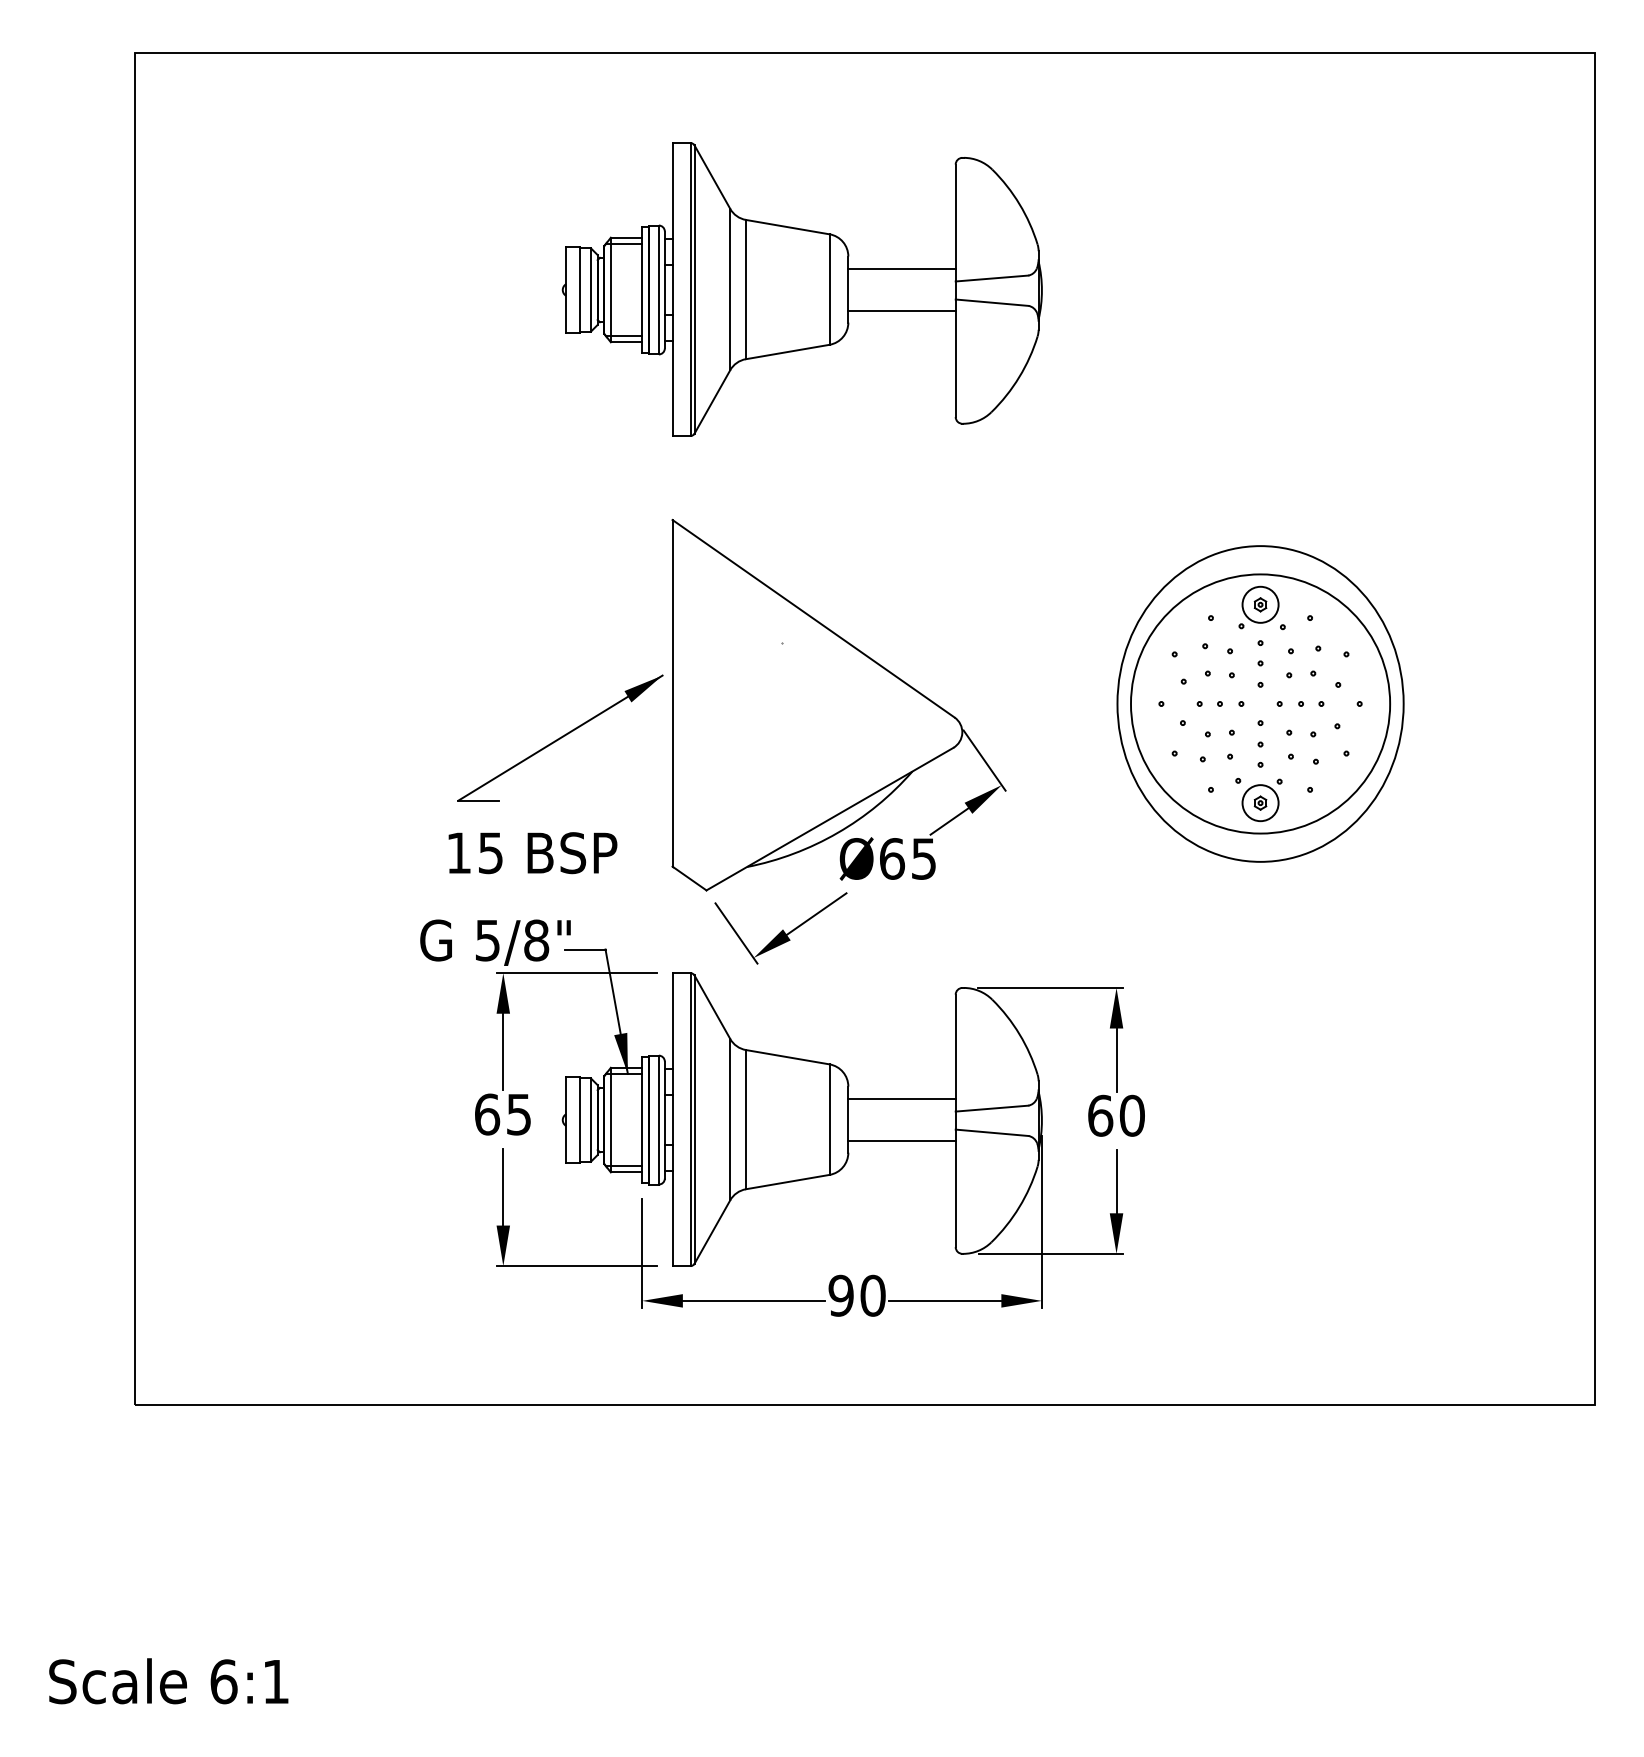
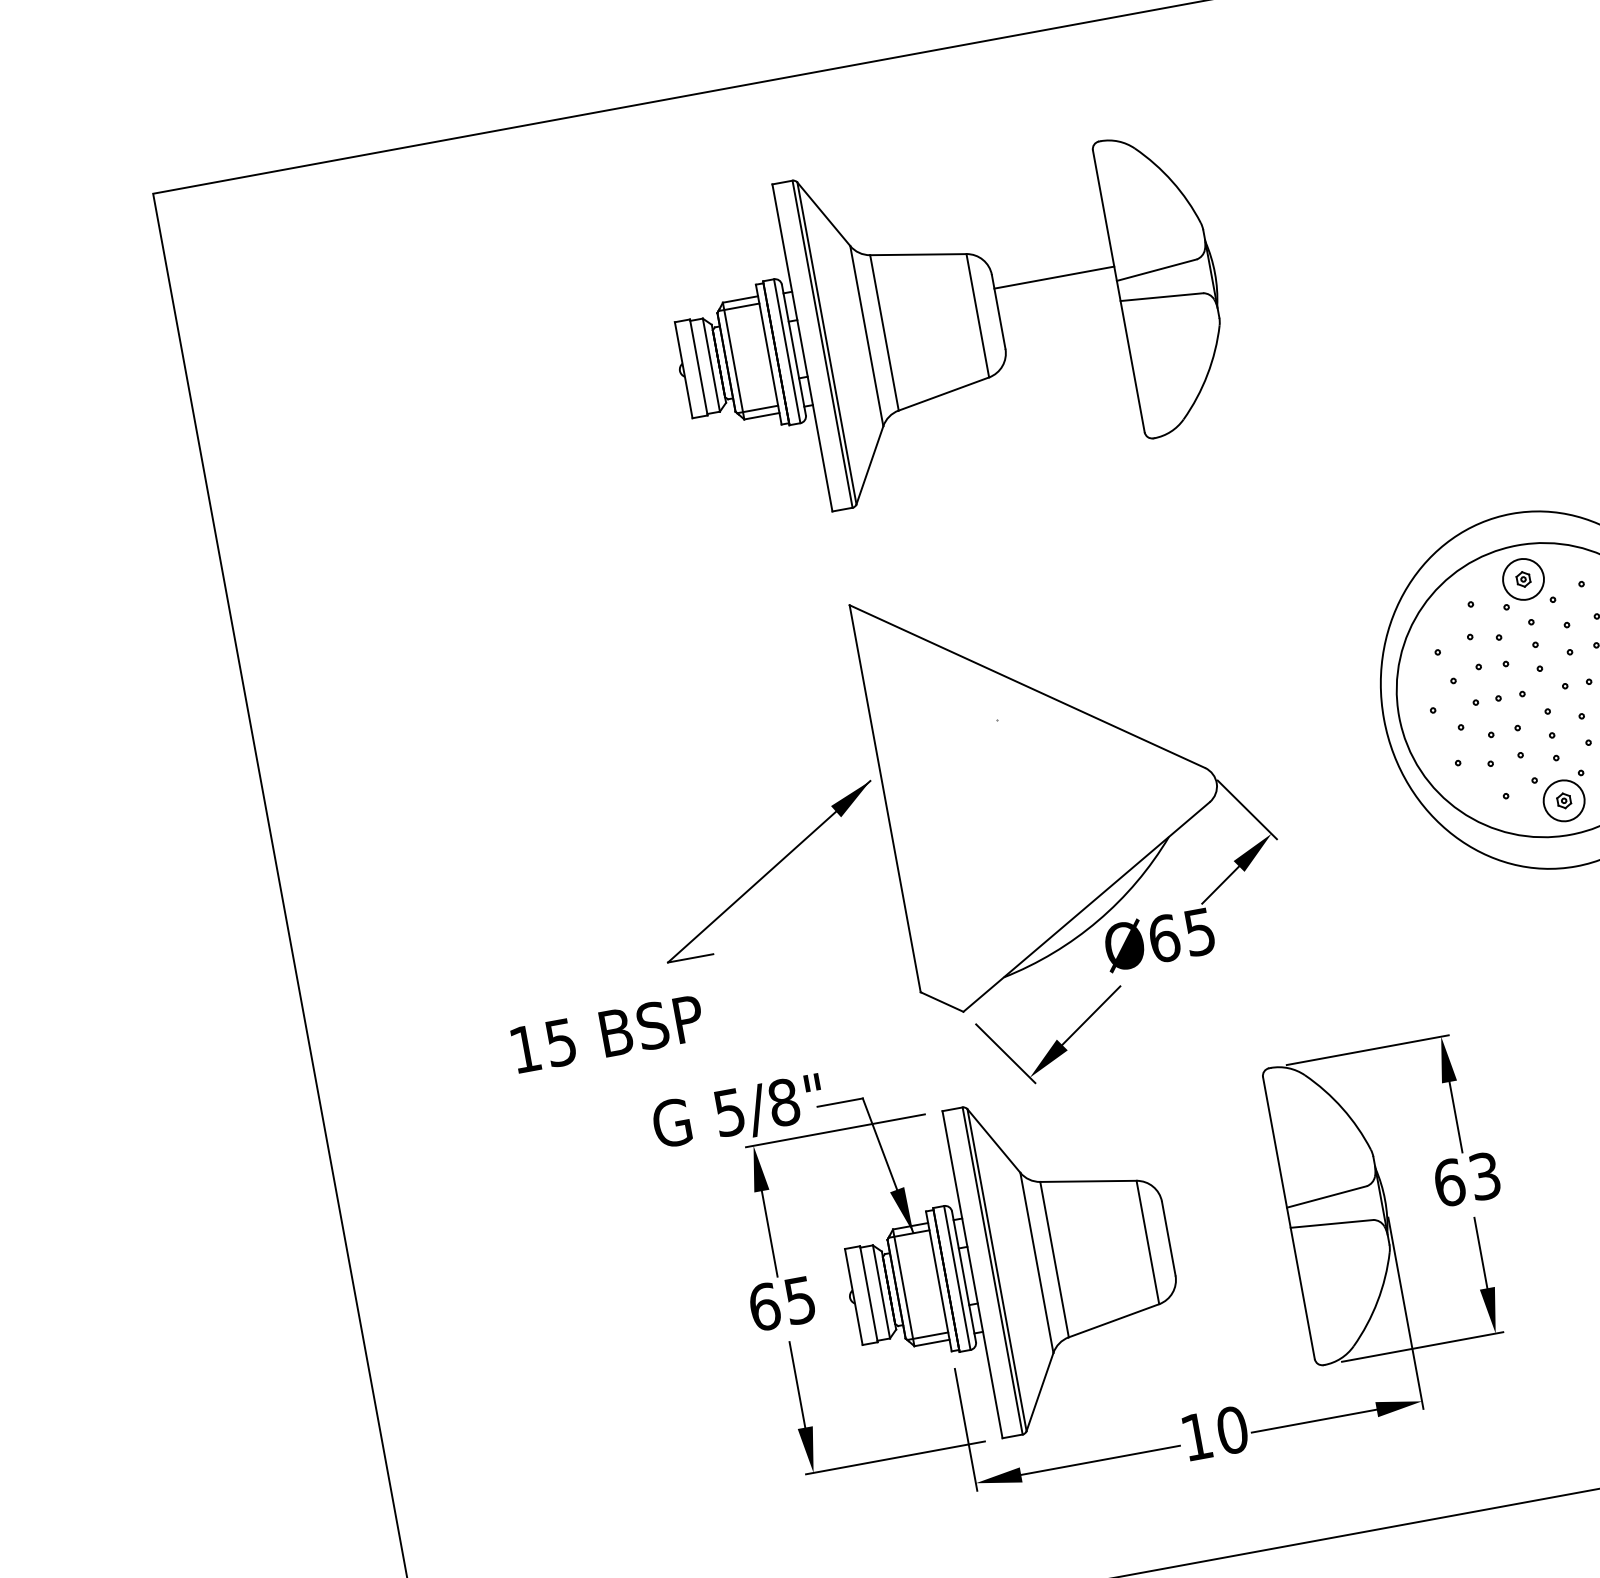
line: (901, 311) -> (1062, 325), removed
text: (532, 853) -> (607, 1034), moved
line: (901, 1098) -> (1223, 1204), removed
text: (1131, 1115) -> (1484, 1176), 60 -> 63
line: (901, 1141) -> (1232, 1252), removed
text: (840, 1295) -> (1196, 1436), 90 -> 10

